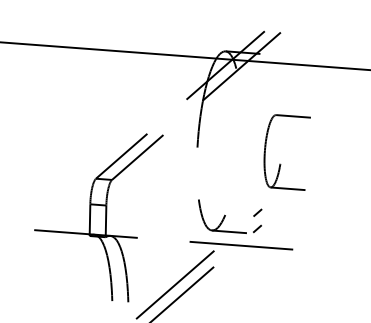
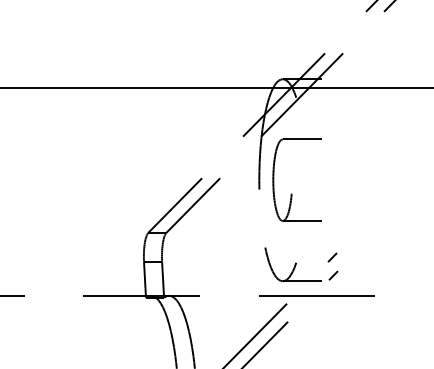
part: (281, 163) -> (292, 193), moved

